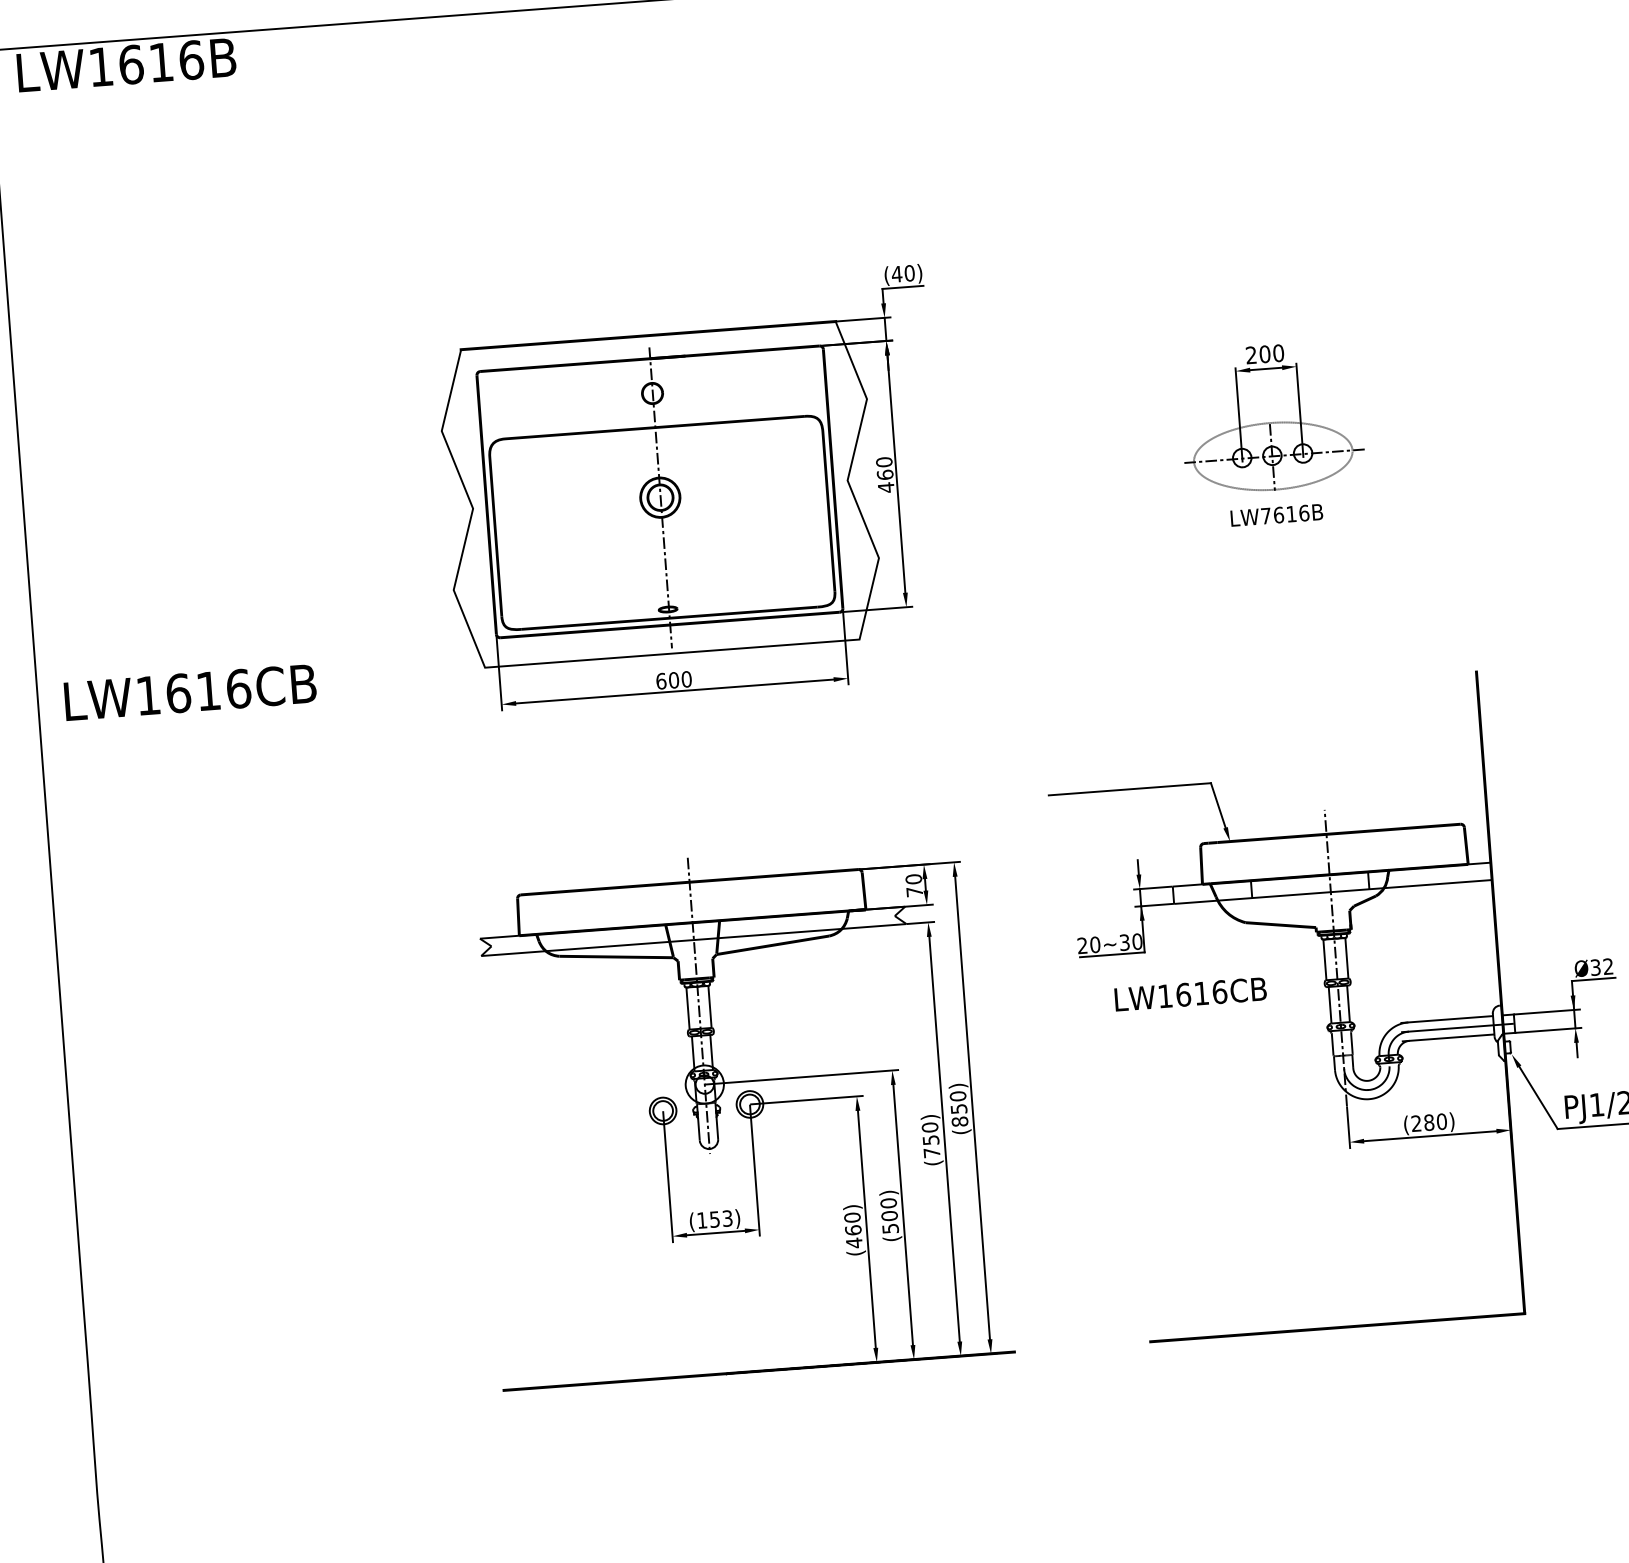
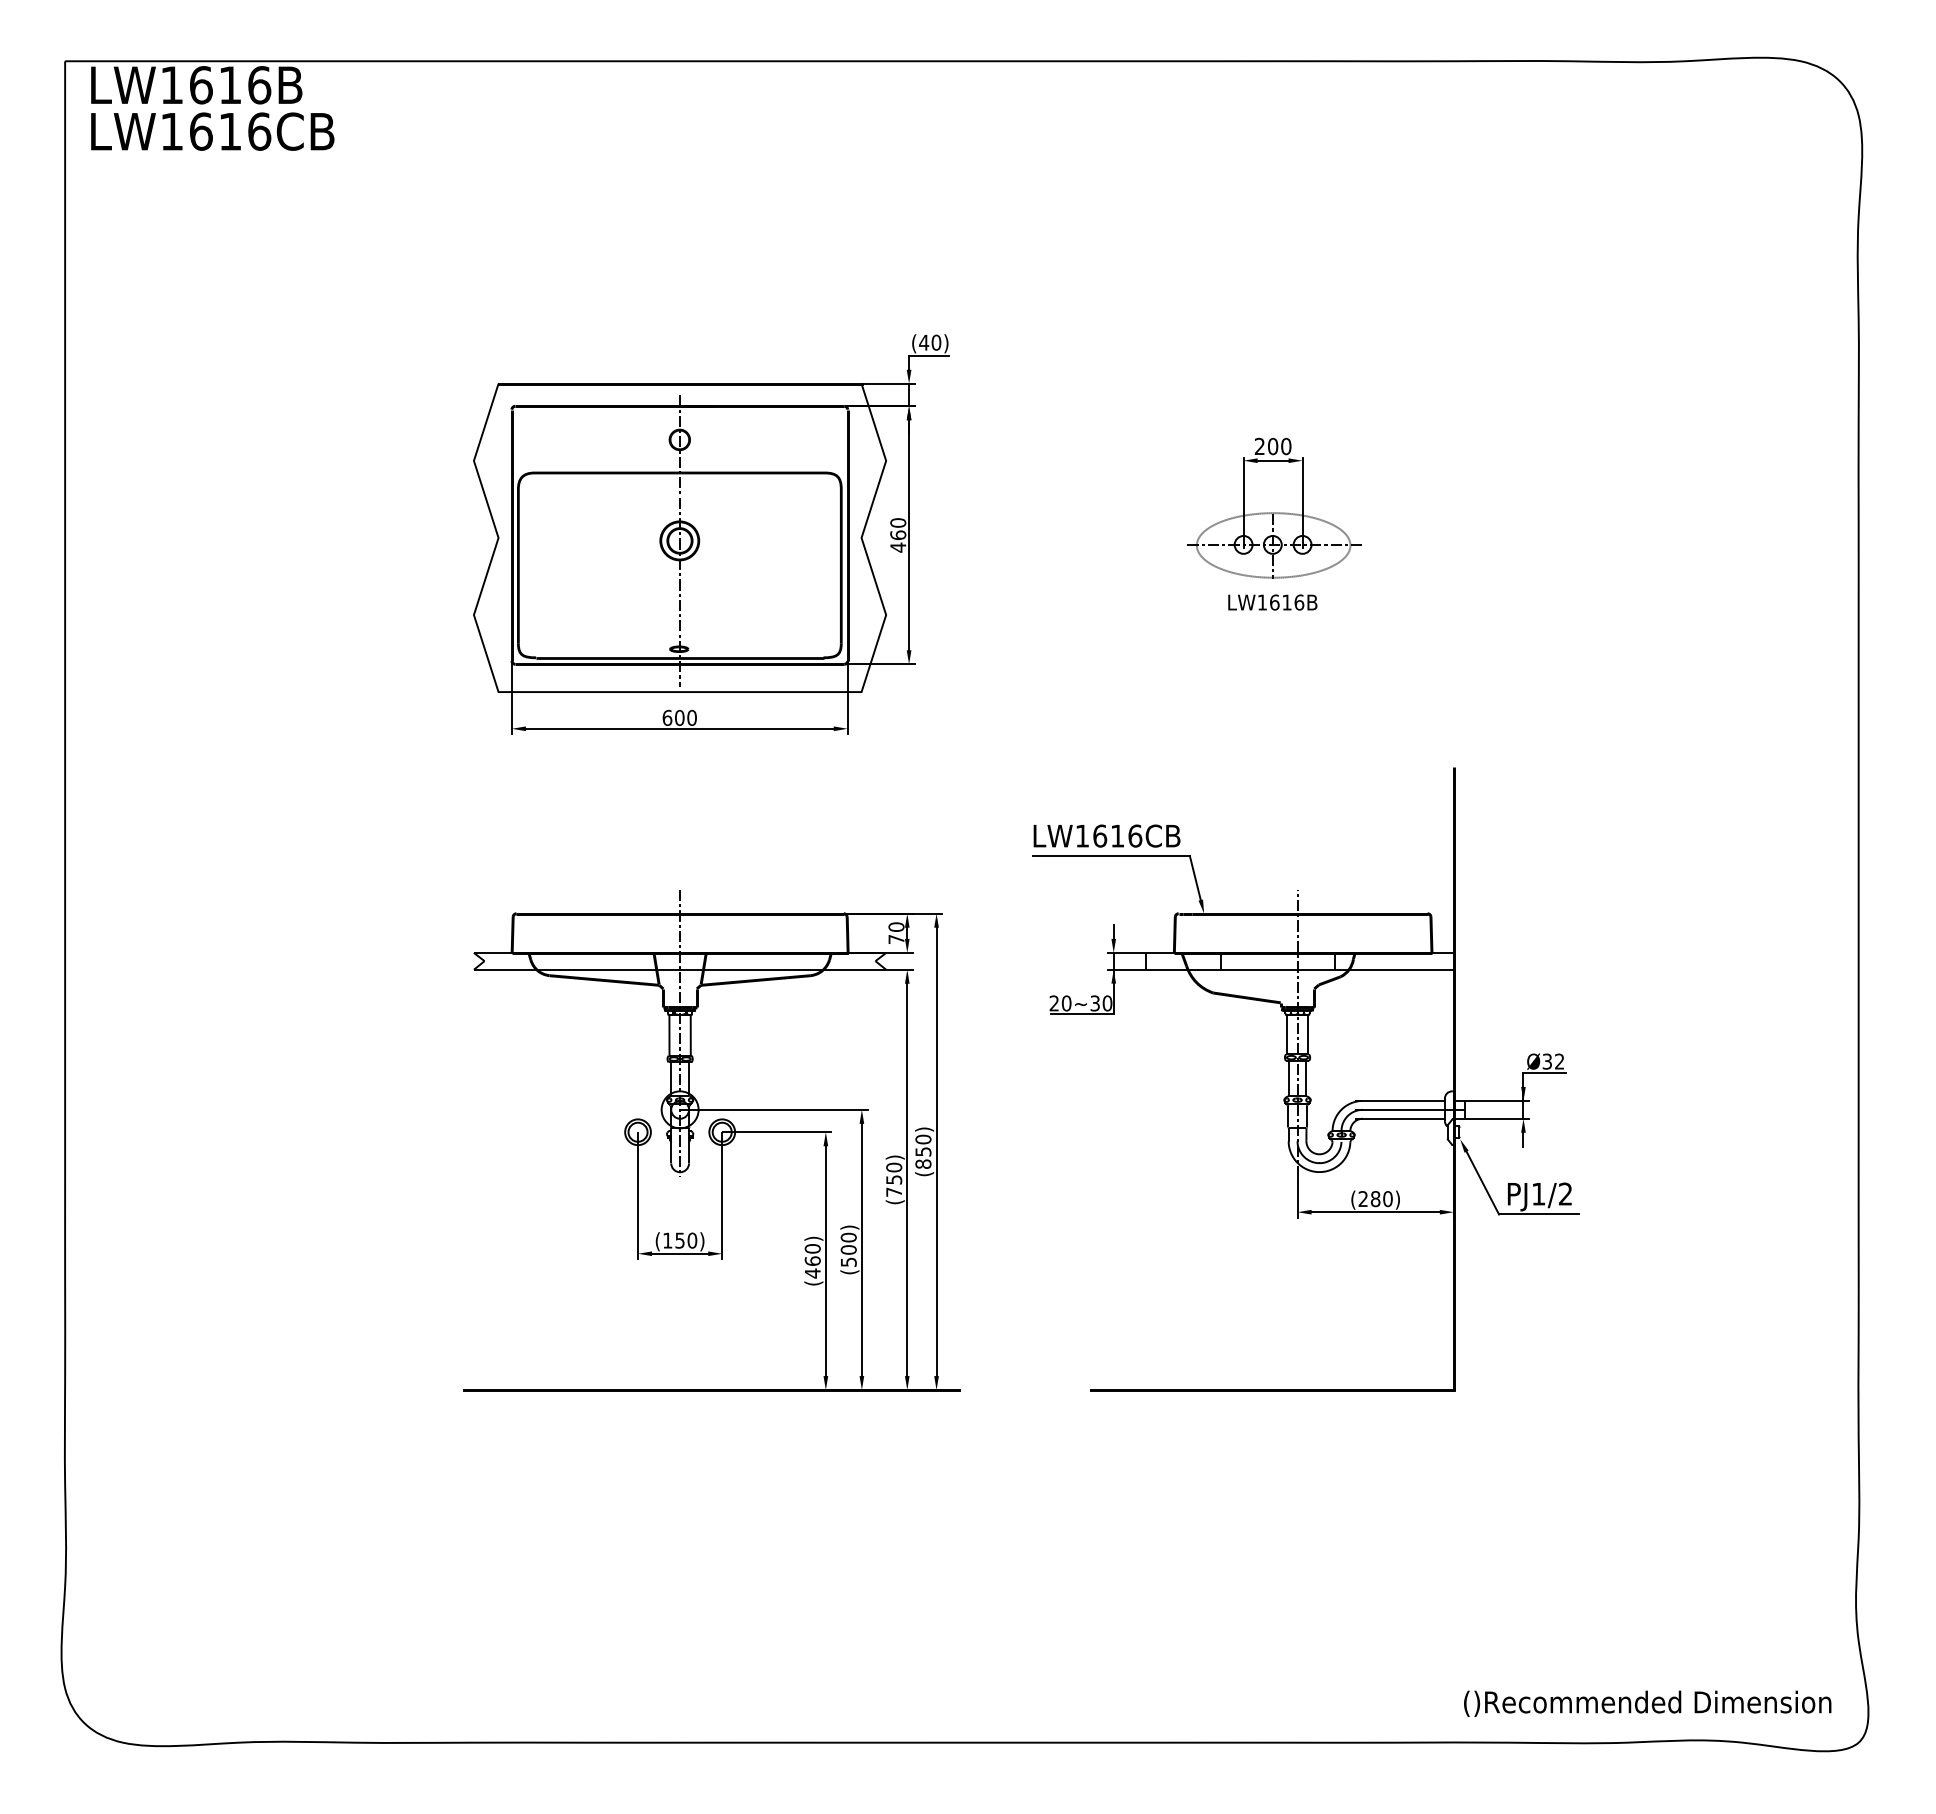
text: (1265, 516) -> (1261, 602), LW7616B -> LW1616B
text: (190, 692) -> (212, 131), moved
text: (1190, 993) -> (1106, 835), moved
text: (727, 1218) -> (692, 1240), (153) -> (150)

